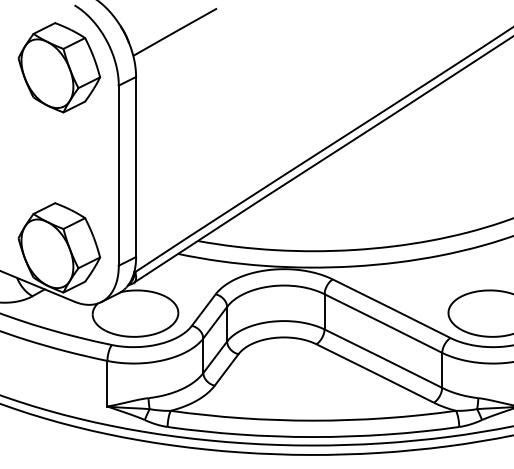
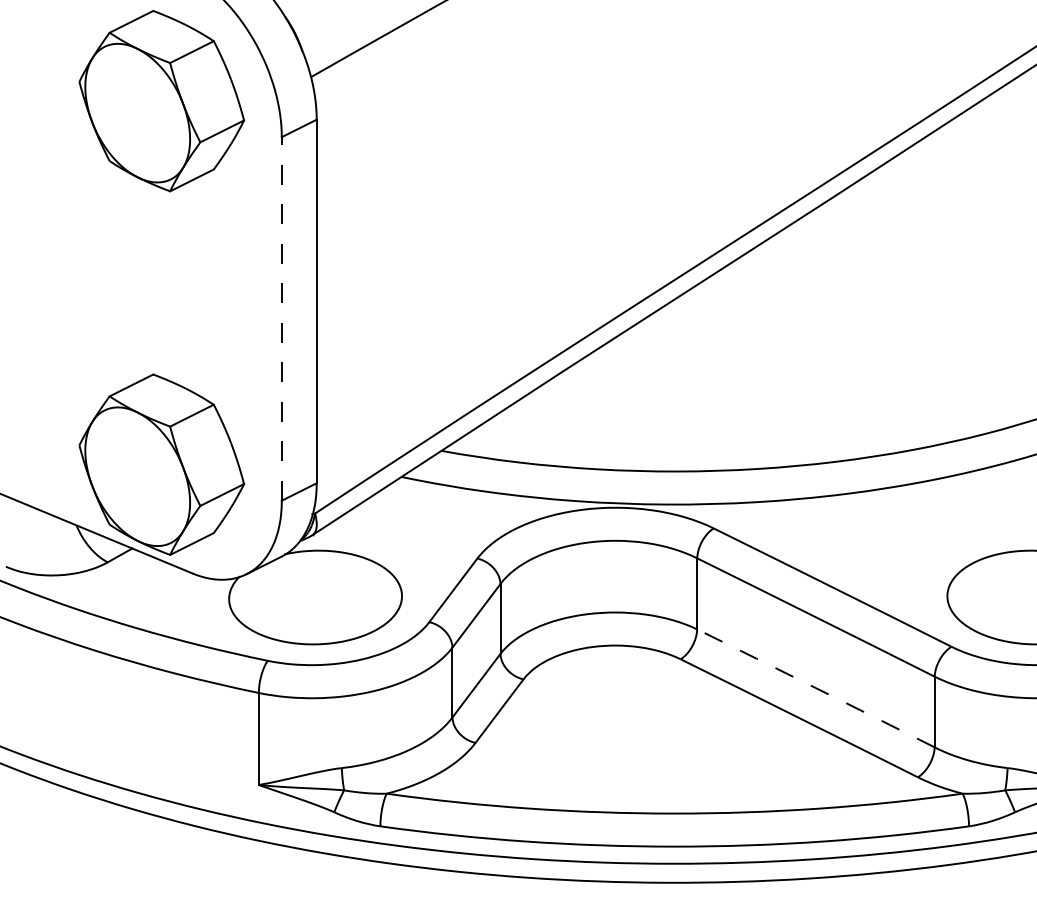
line: (118, 175) -> (281, 318), solid -> dashed
arc: (383, 358) -> (816, 688), solid -> dashed

